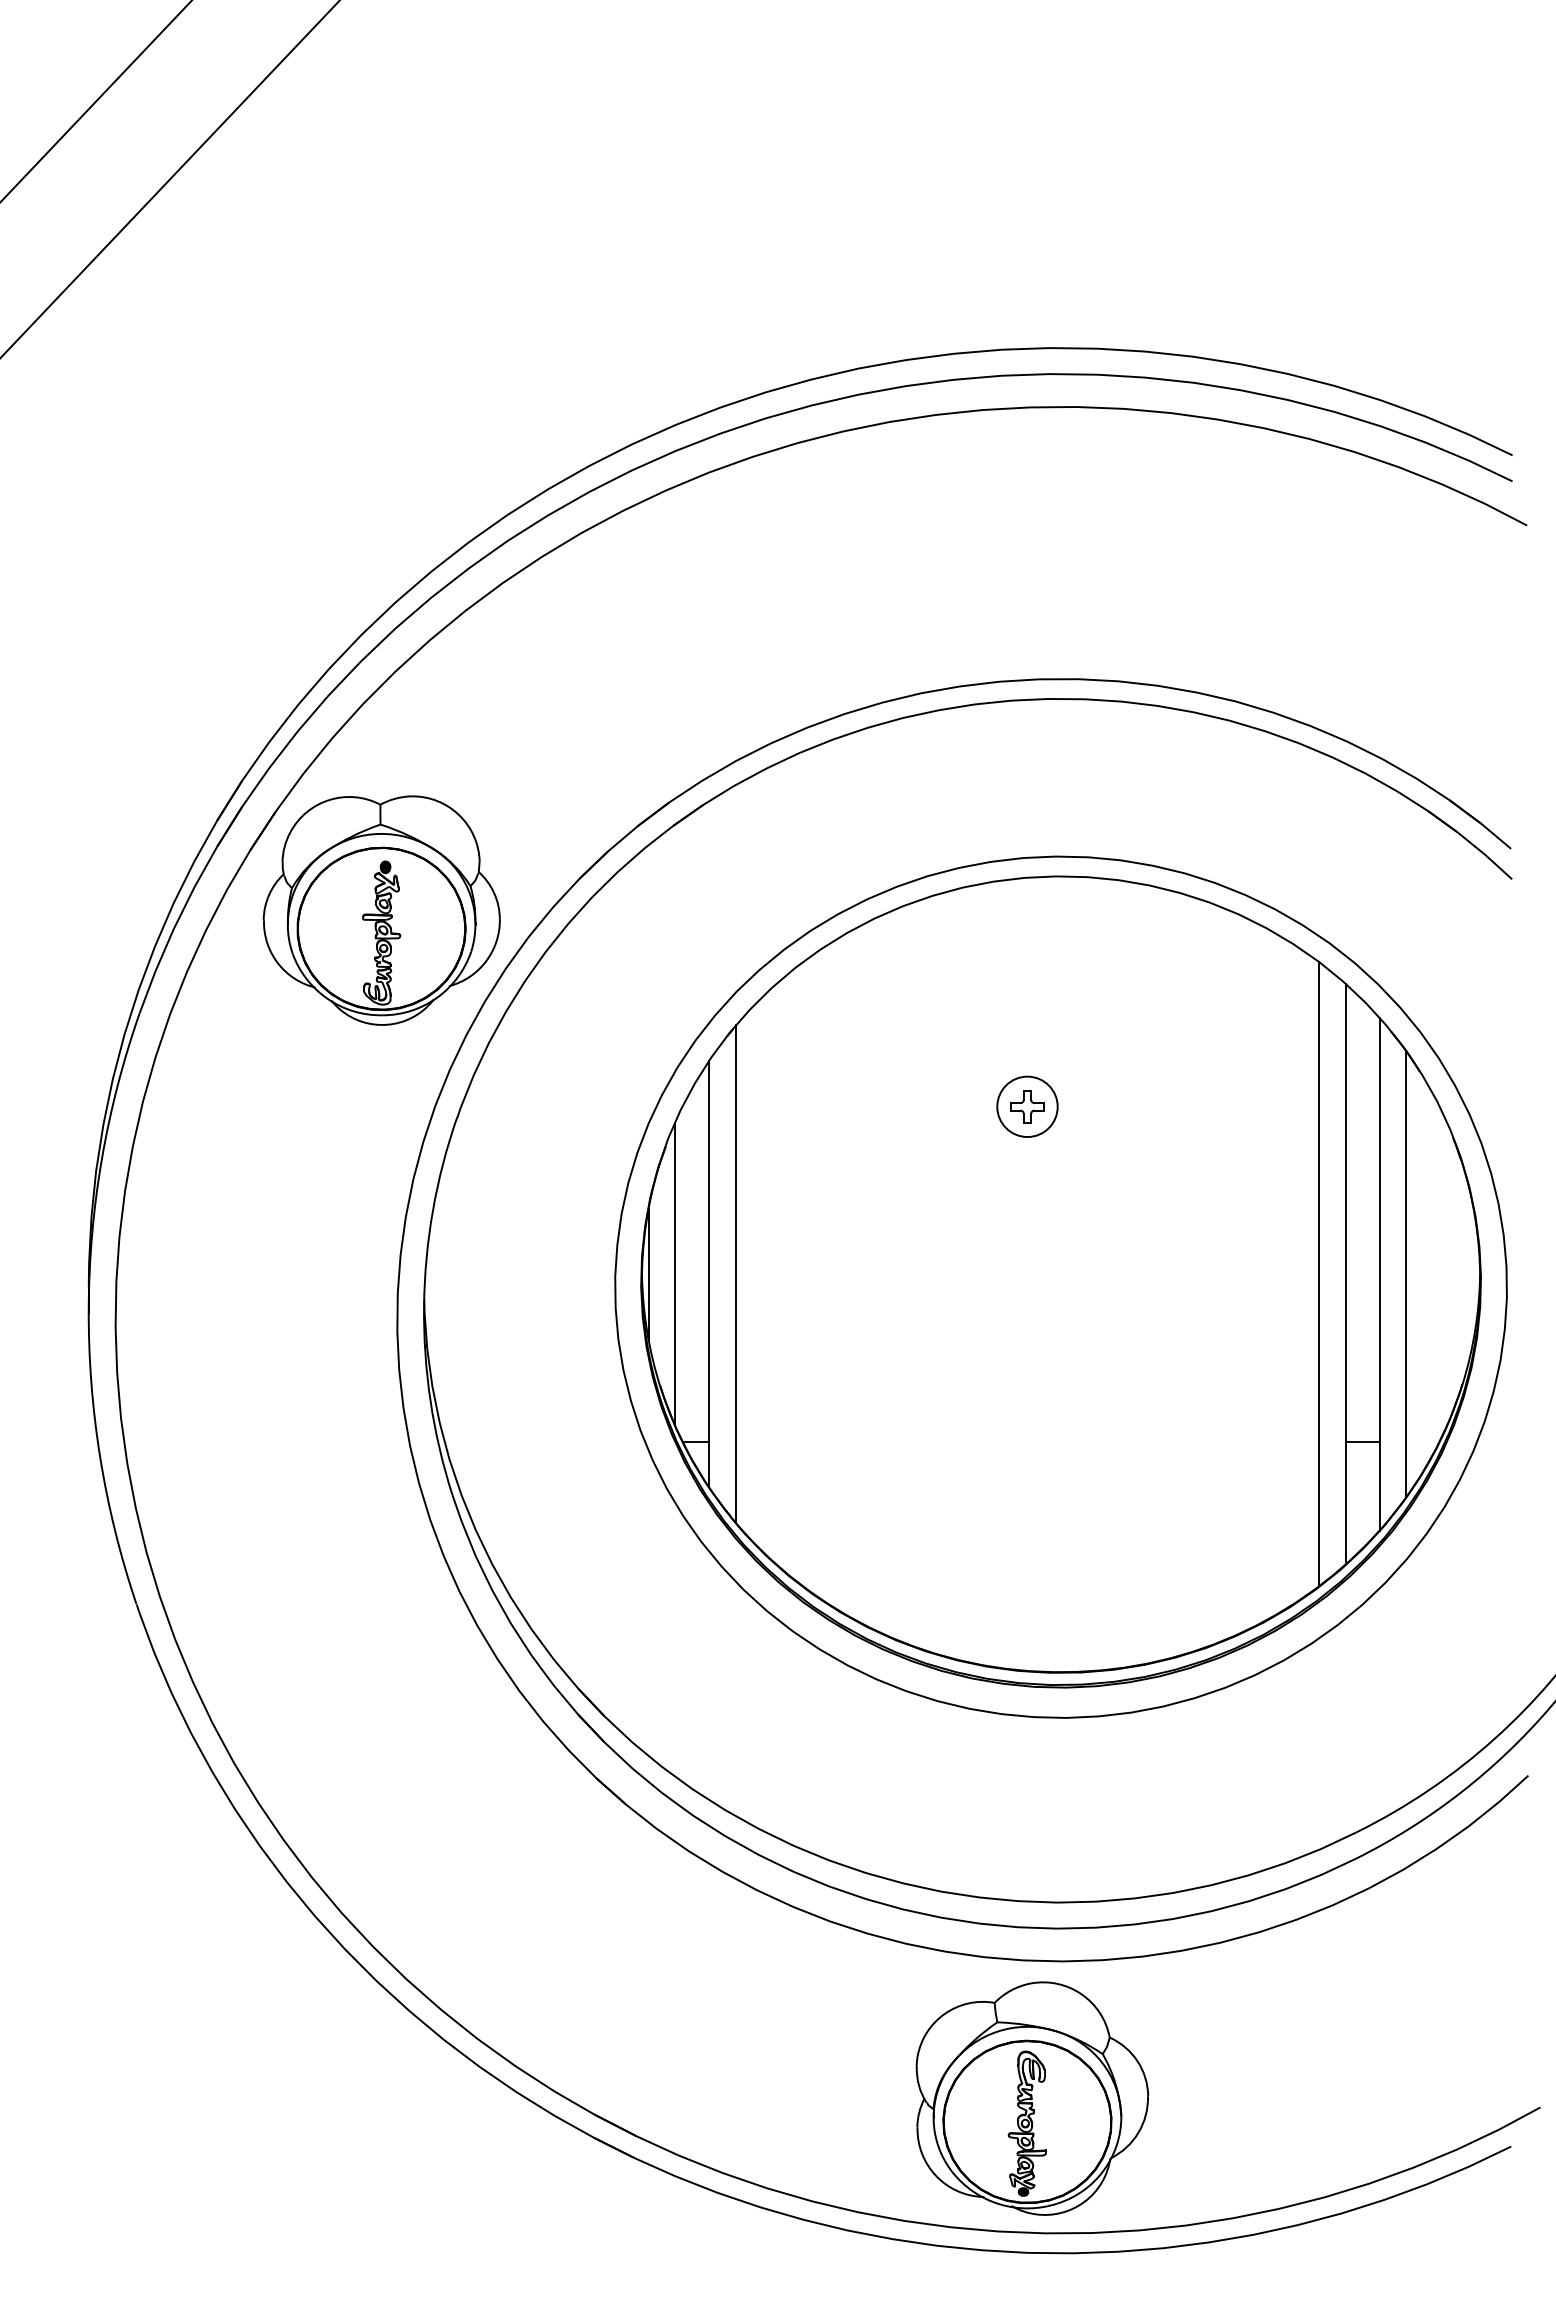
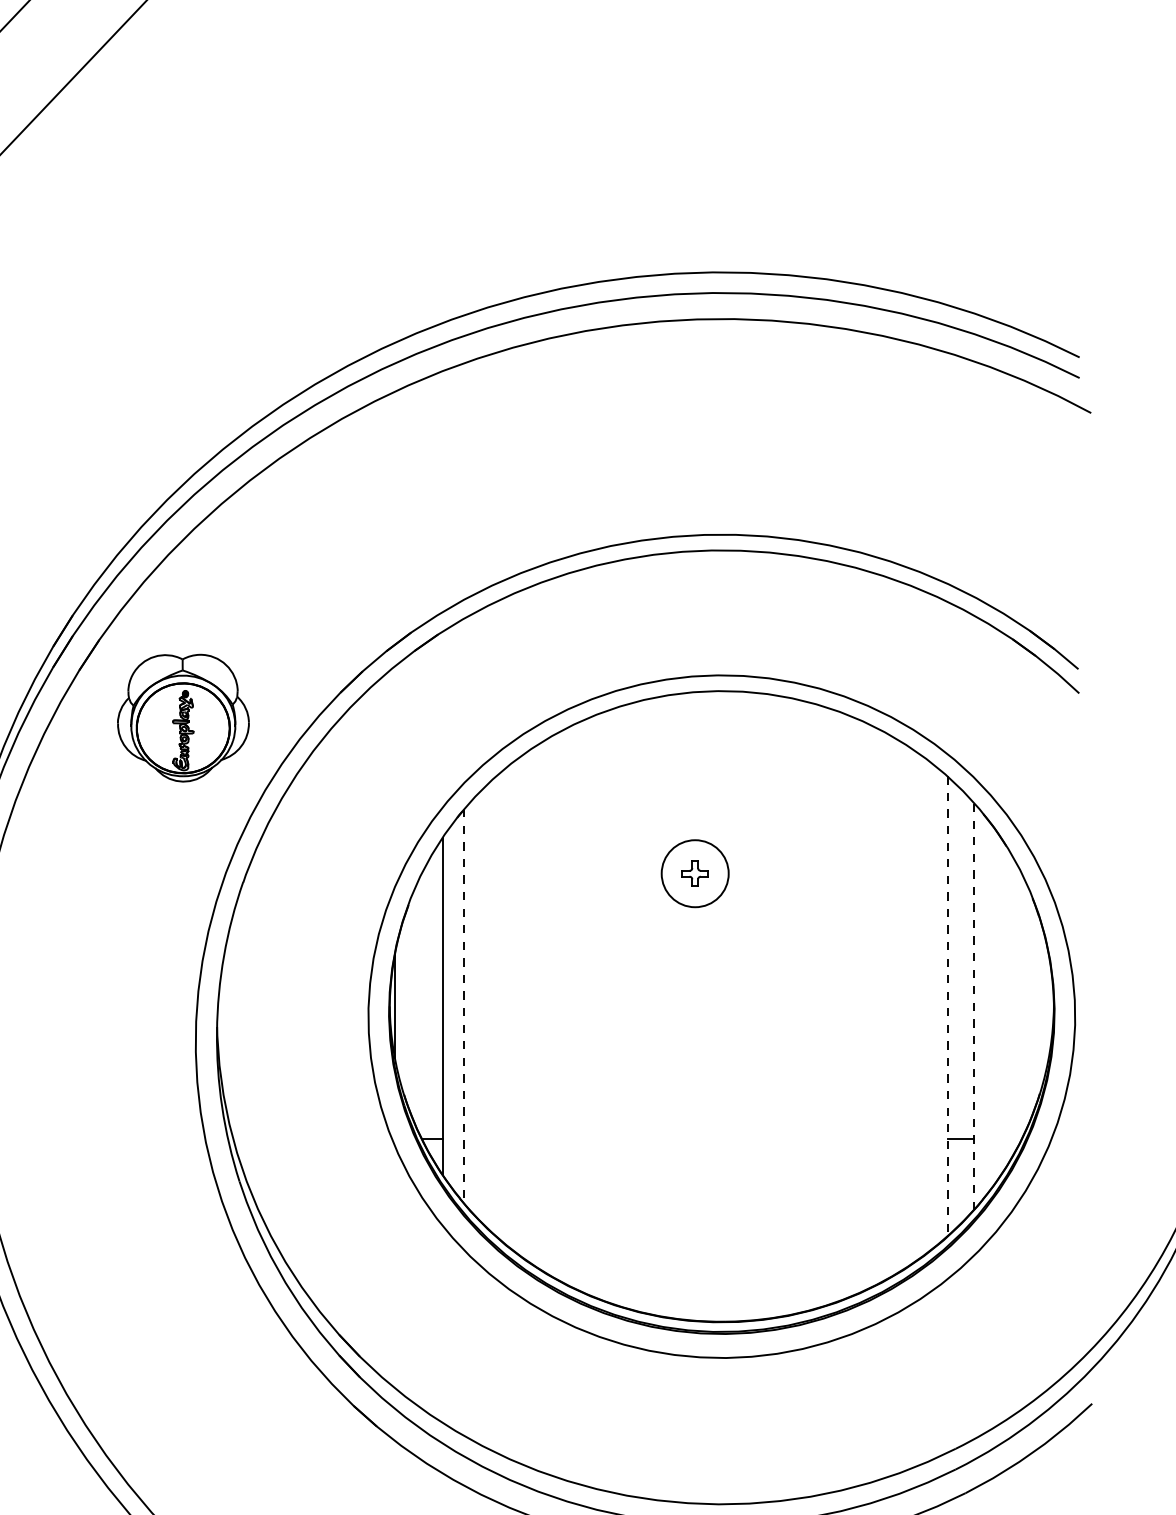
part: (381, 910) -> (183, 718), size x0.7
circle: (1027, 1106) -> (695, 873), size x1.4
line: (675, 1273) -> (416, 1005), removed
line: (735, 1274) -> (463, 1006), solid -> dashed
line: (1319, 1274) -> (926, 1006), removed
line: (1346, 1274) -> (948, 1006), solid -> dashed
line: (1379, 1274) -> (974, 1006), solid -> dashed
line: (1406, 1274) -> (995, 1006), removed

